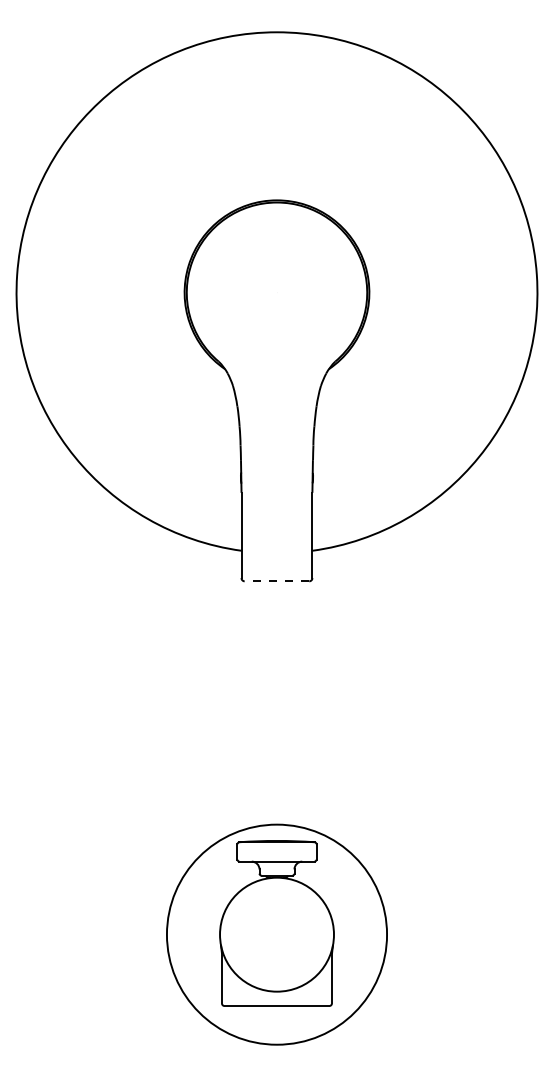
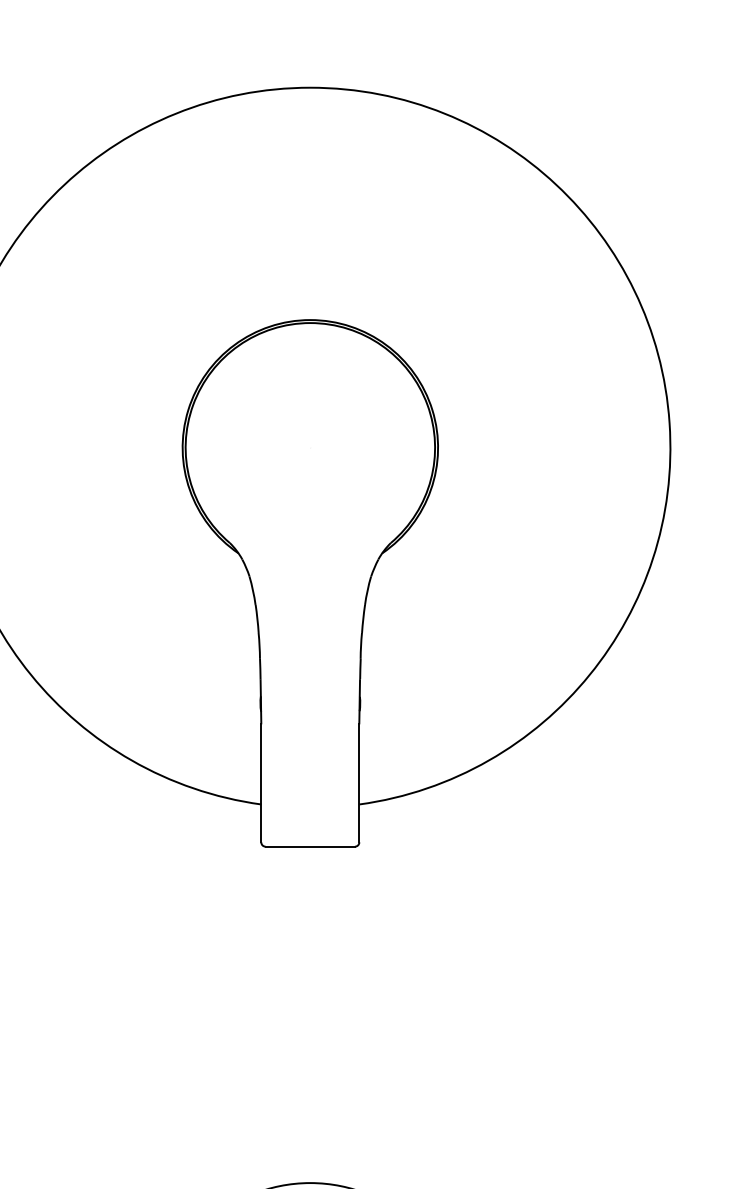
line: (276, 581) -> (309, 846), dashed -> solid

